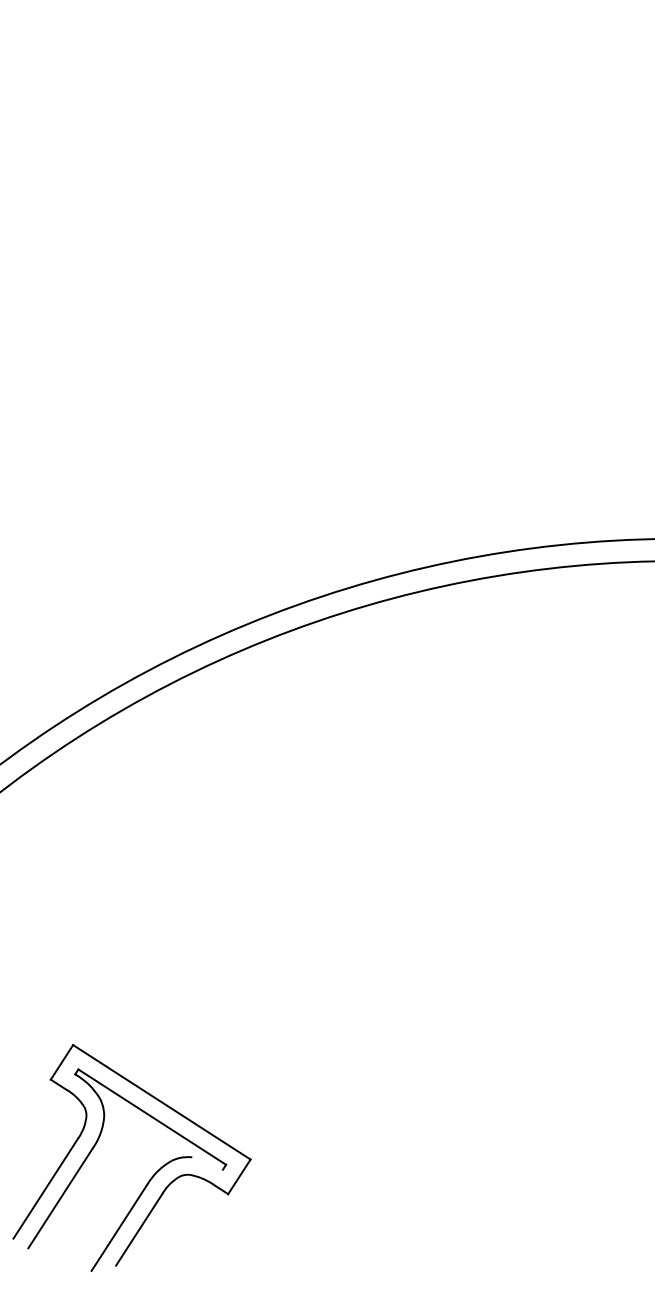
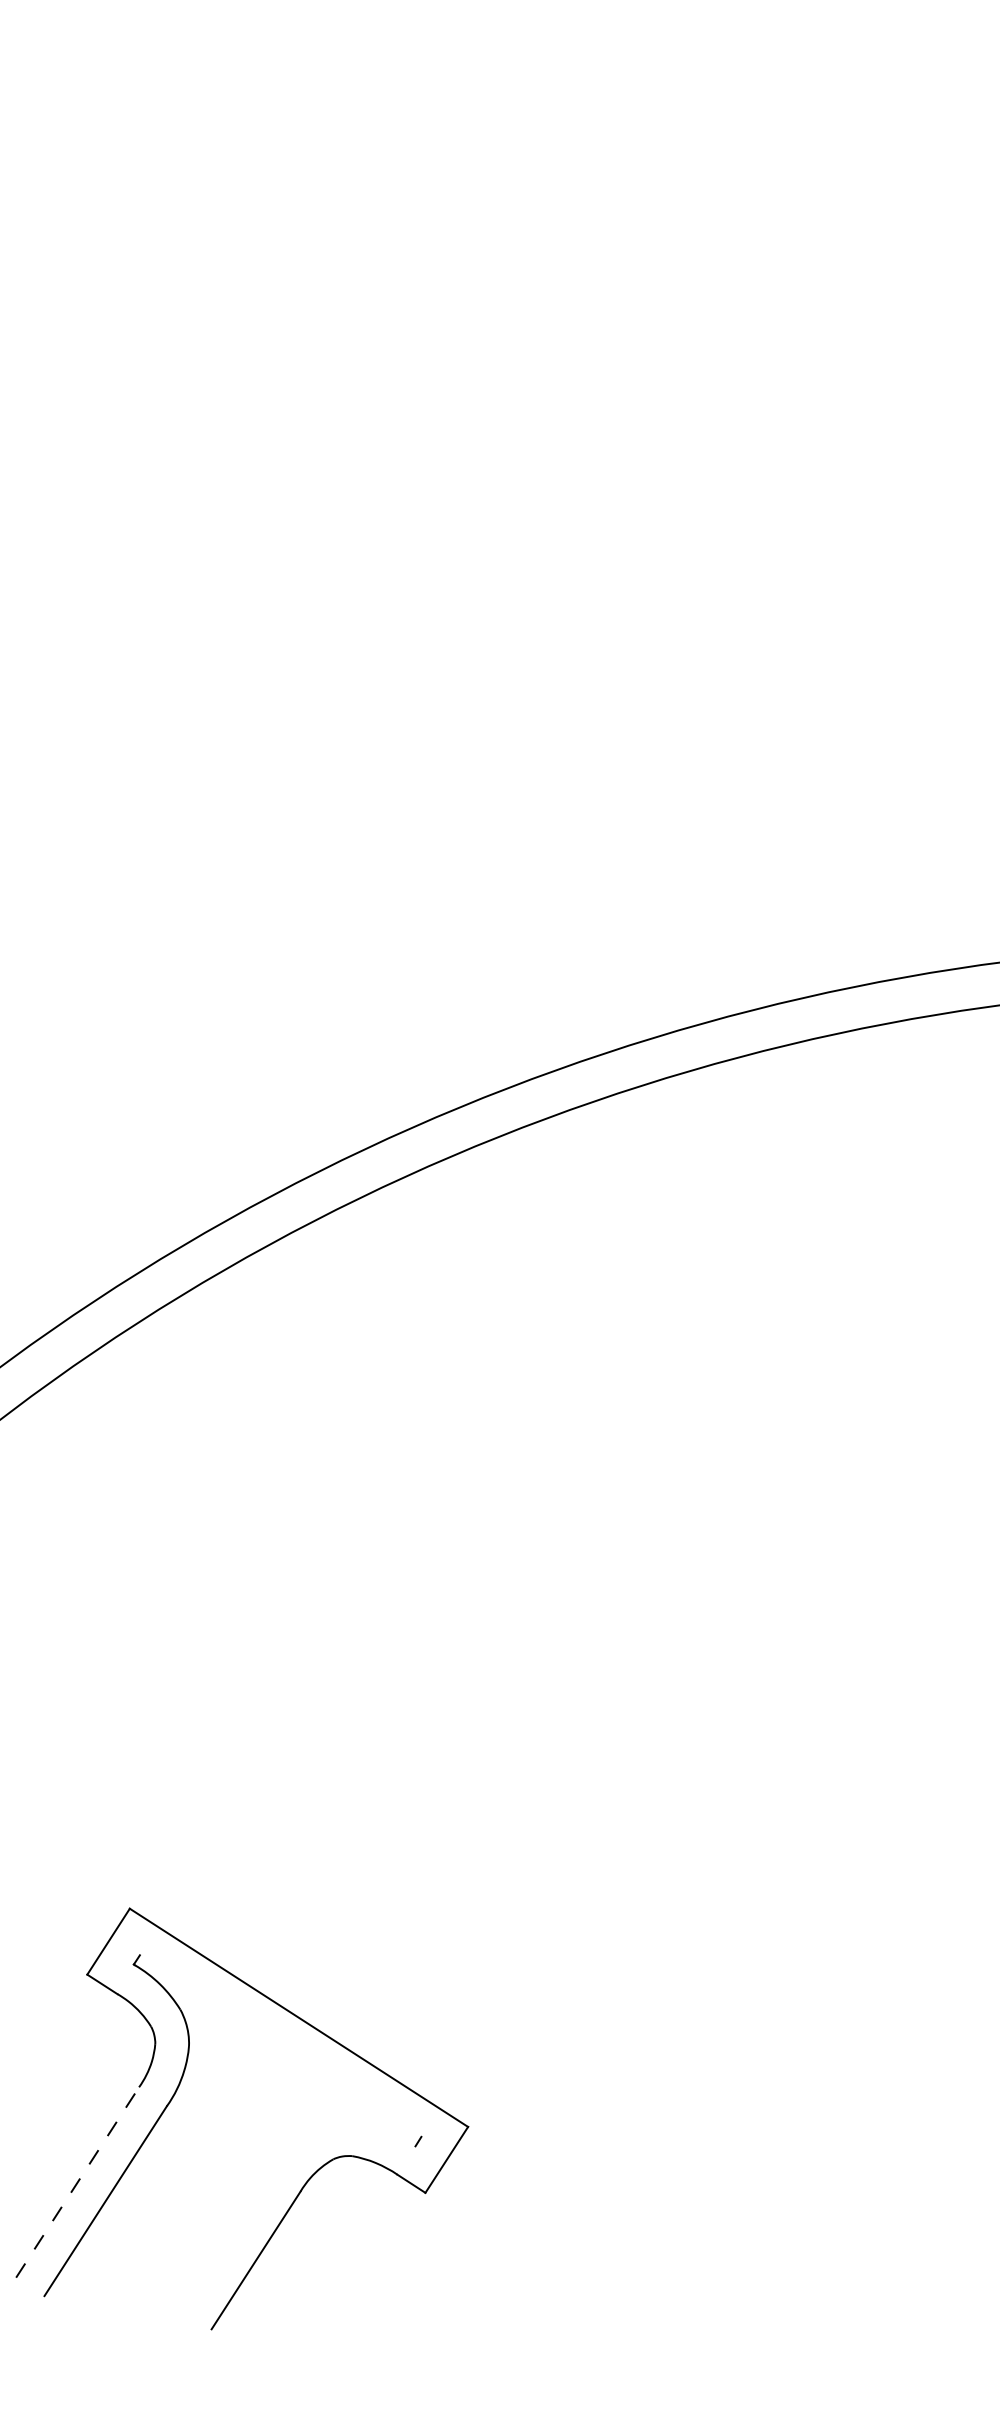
line: (152, 1116) -> (281, 2044), removed
line: (46, 1188) -> (79, 2182), solid -> dashed
part: (132, 1209) -> (243, 2222), removed

